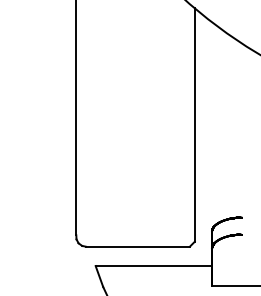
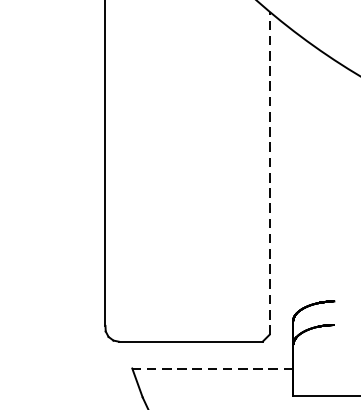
line: (194, 125) -> (269, 173), solid -> dashed
line: (153, 266) -> (212, 369), solid -> dashed

